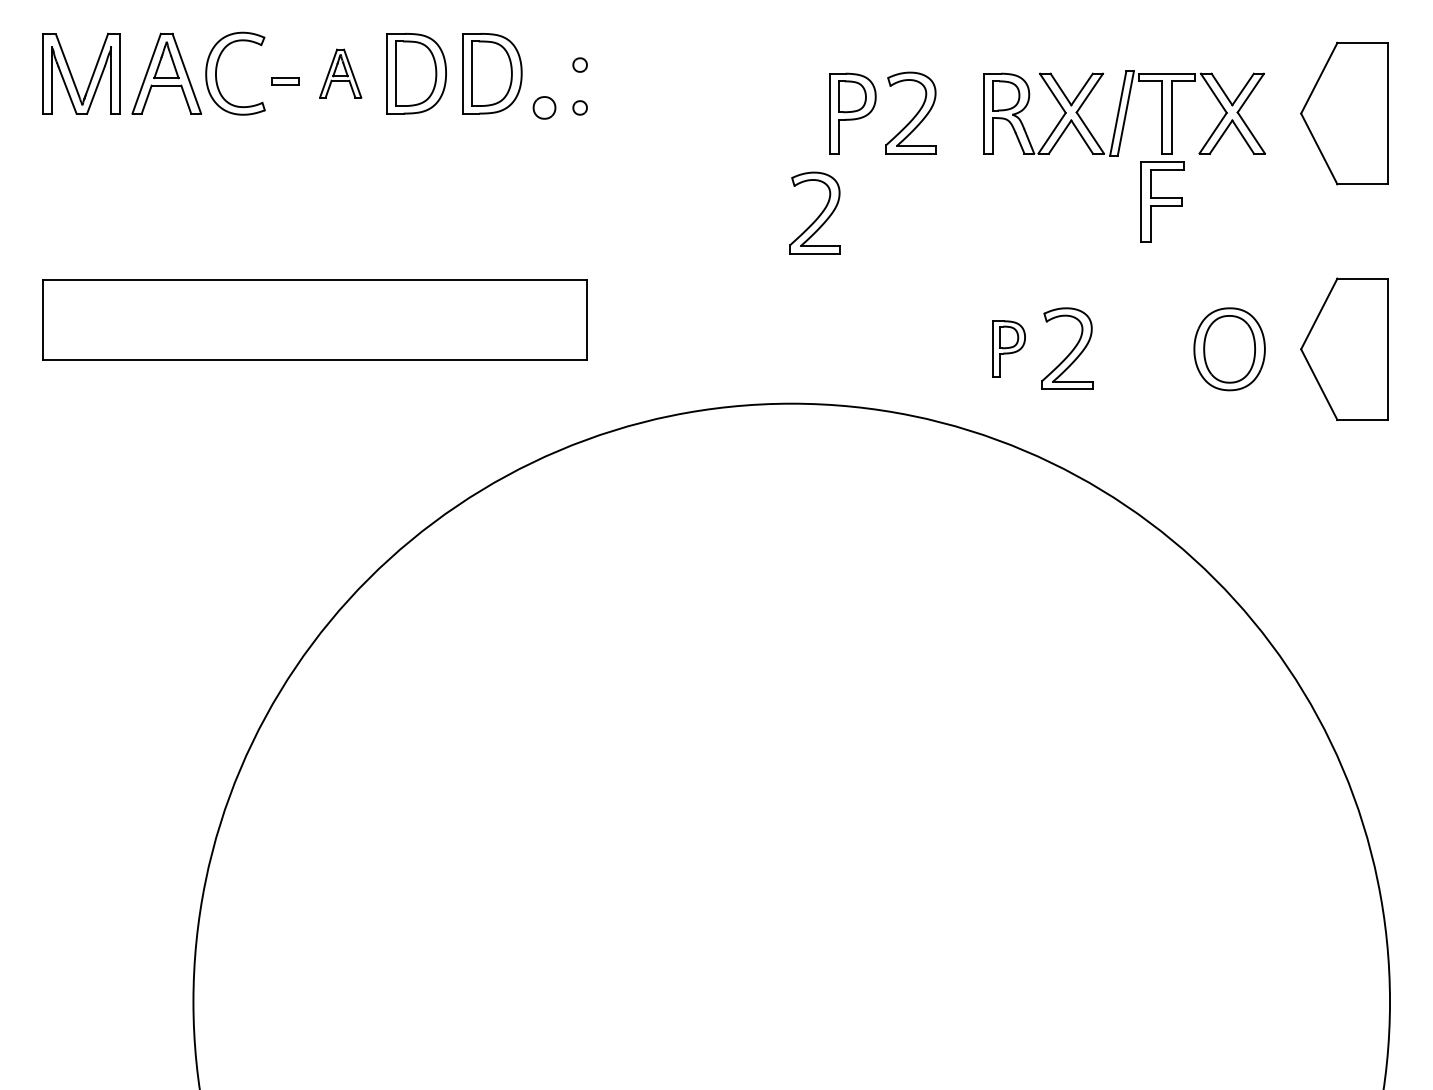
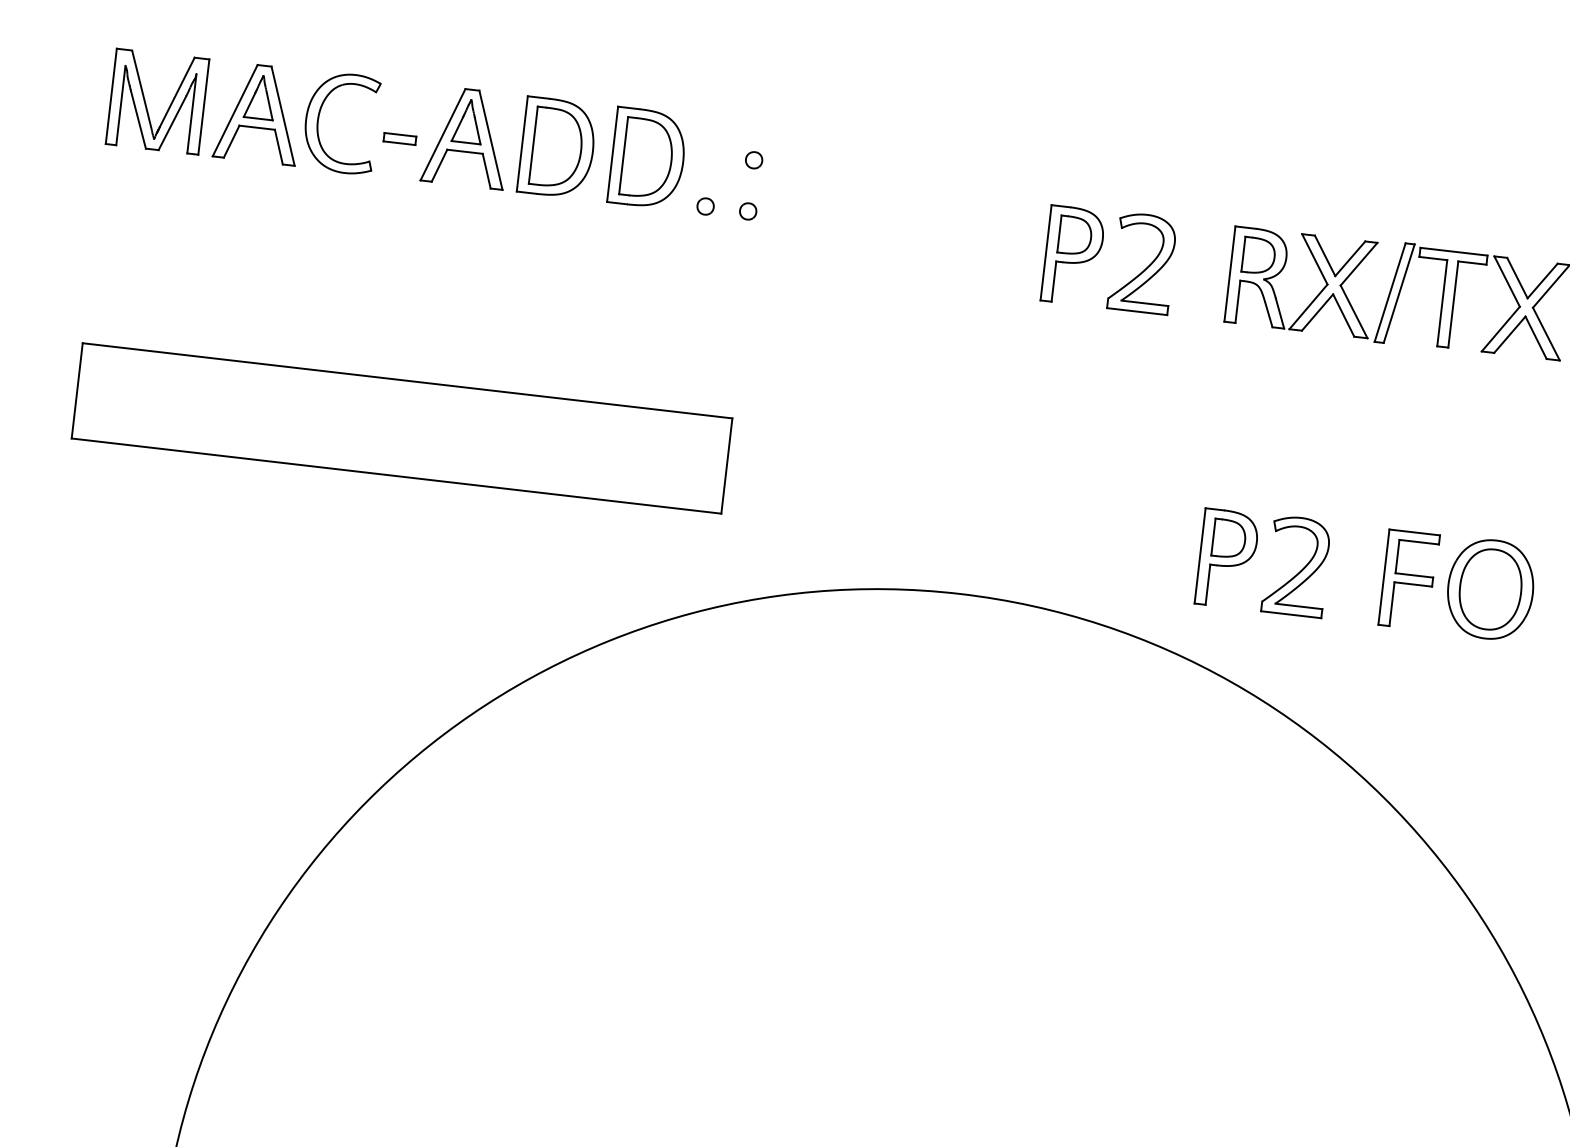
part: (340, 73) -> (466, 137), size x1.67
part: (544, 107) -> (705, 206), size x0.62
part: (1162, 201) -> (1409, 579), moved
part: (814, 212) -> (1013, 368), removed
part: (1008, 348) -> (1226, 557), size x1.43

